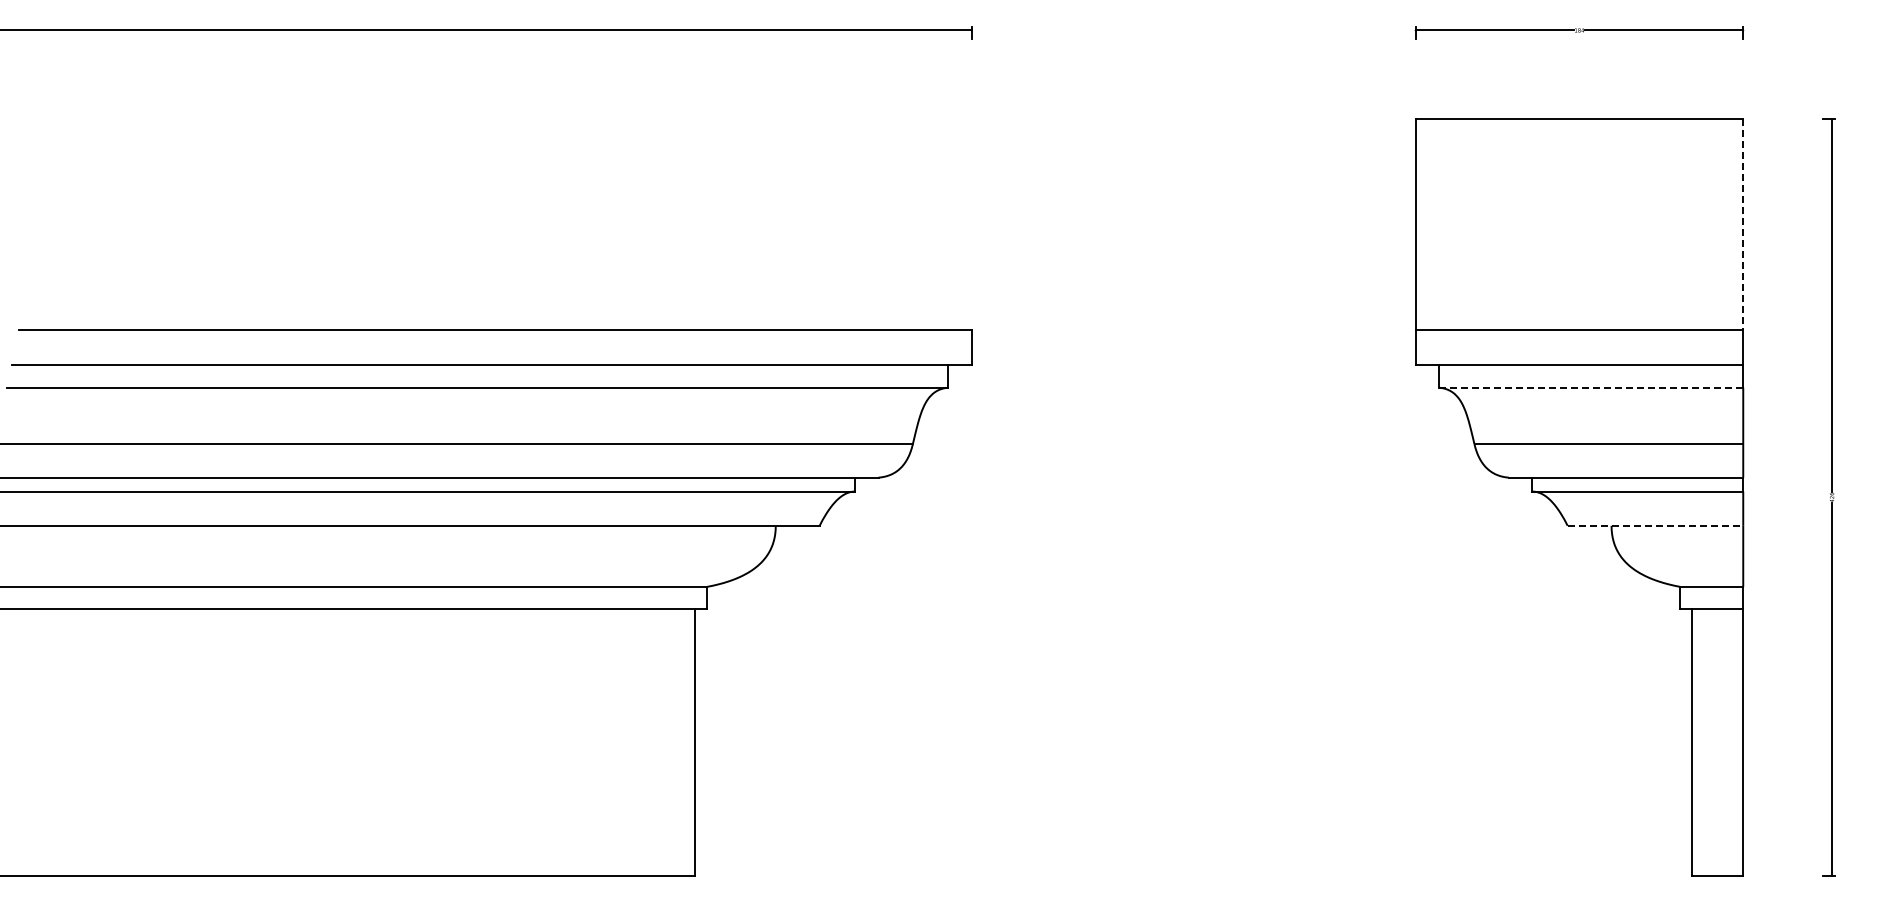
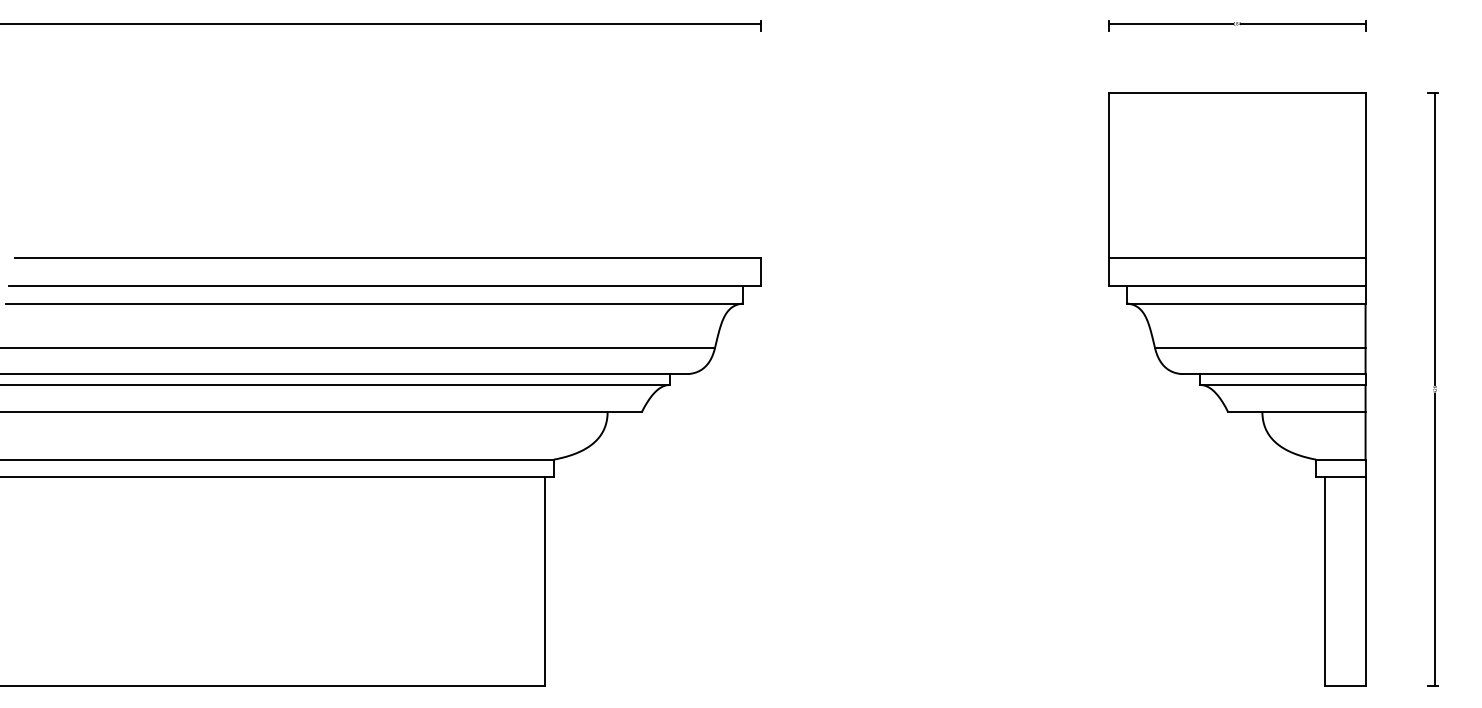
line: (1743, 225) -> (1365, 176), dashed -> solid
line: (1591, 387) -> (1246, 303), dashed -> solid
line: (1655, 525) -> (1296, 411), dashed -> solid

